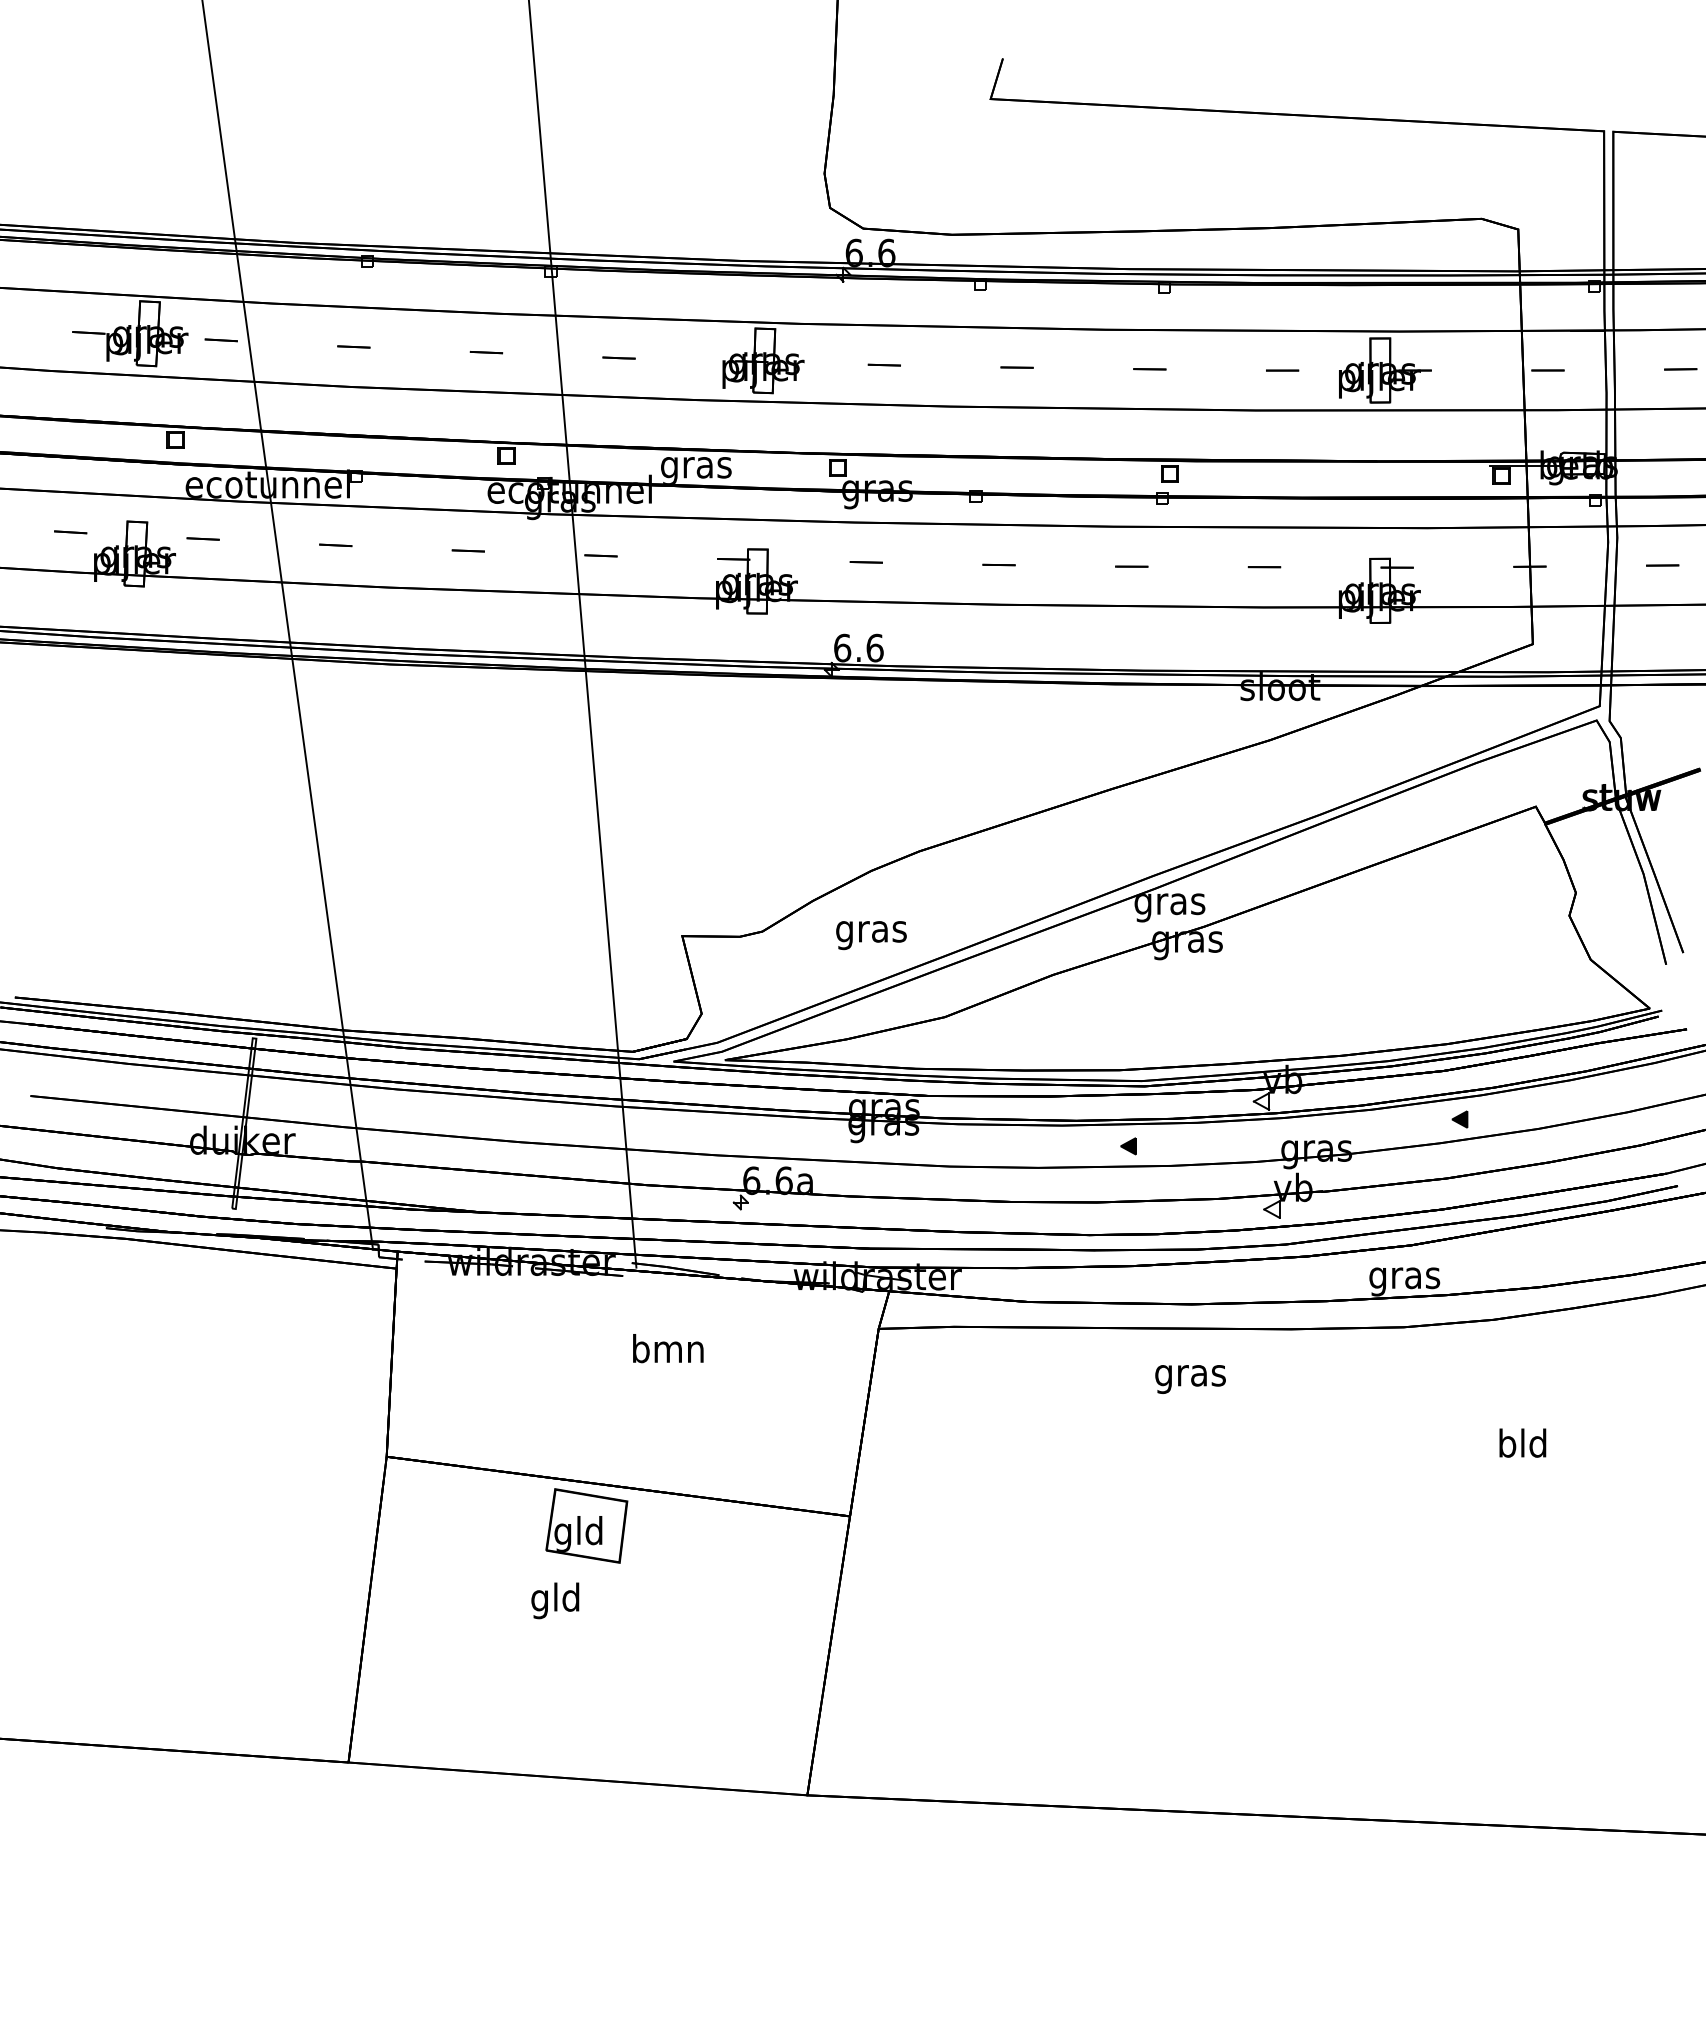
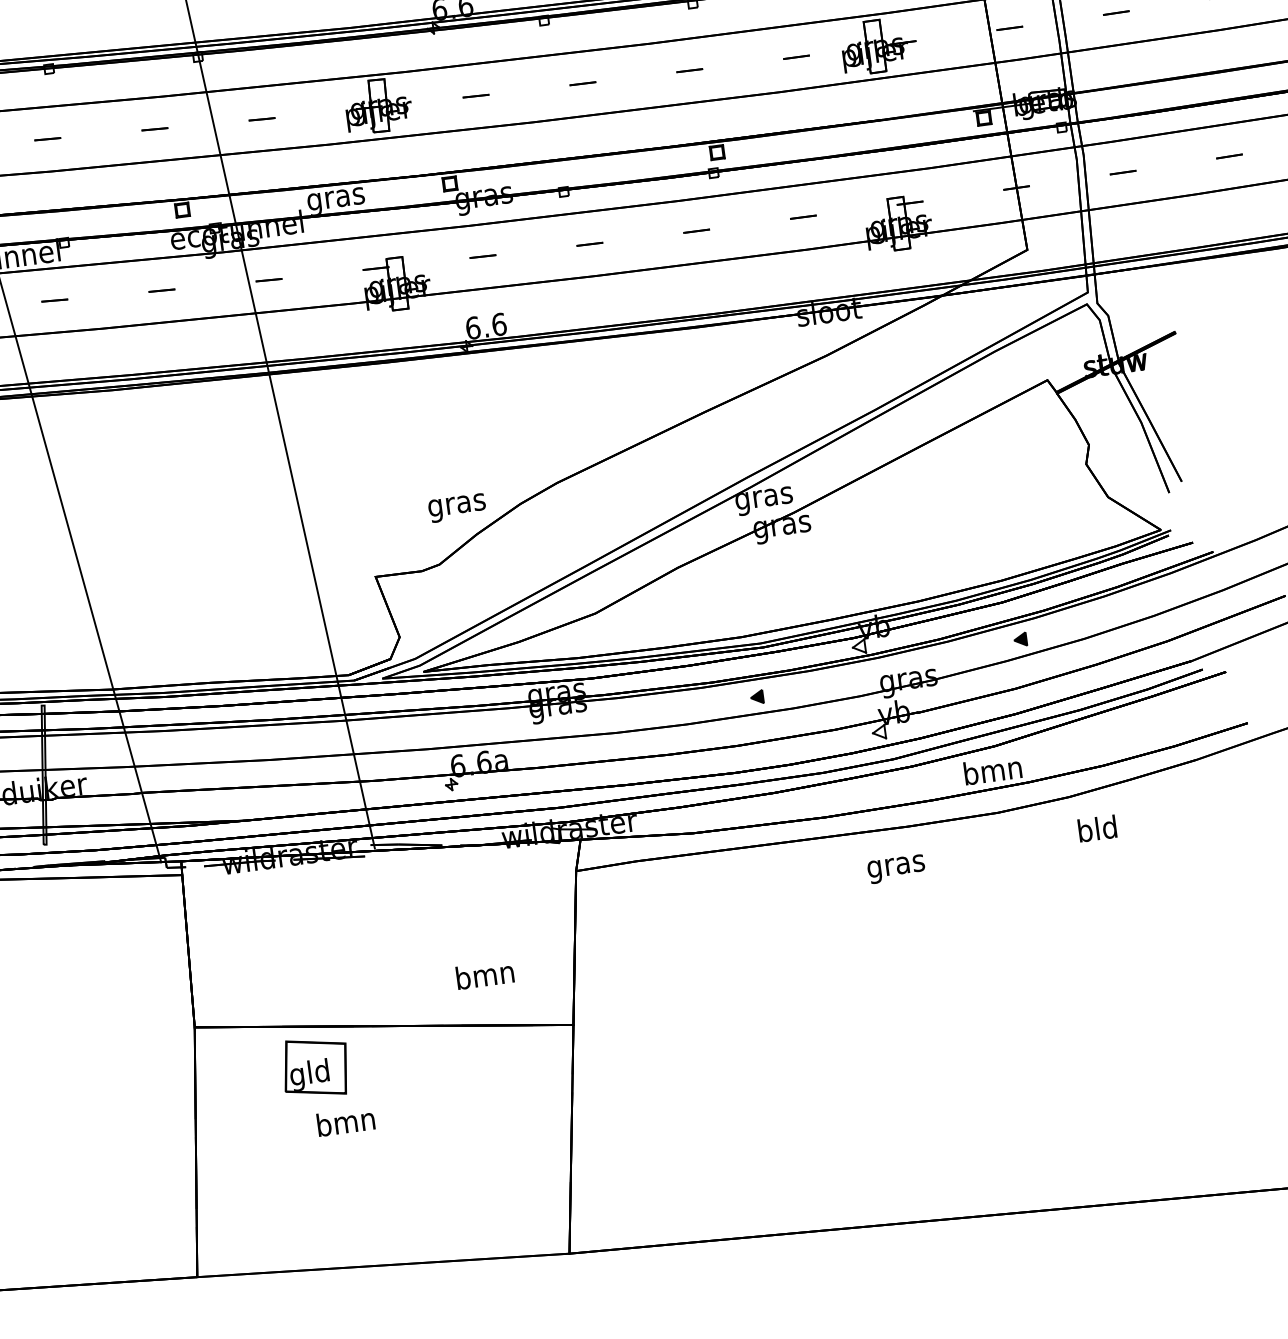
text: (871, 935) -> (457, 508), moved
text: (1404, 1277) -> (993, 772), gras -> bmn
text: (668, 1348) -> (485, 974), moved
text: (1190, 1379) -> (896, 869), moved
text: (1522, 1442) -> (1097, 828), moved
part: (586, 1525) -> (315, 1067), moved
text: (555, 1600) -> (345, 1124), gld -> bmn

